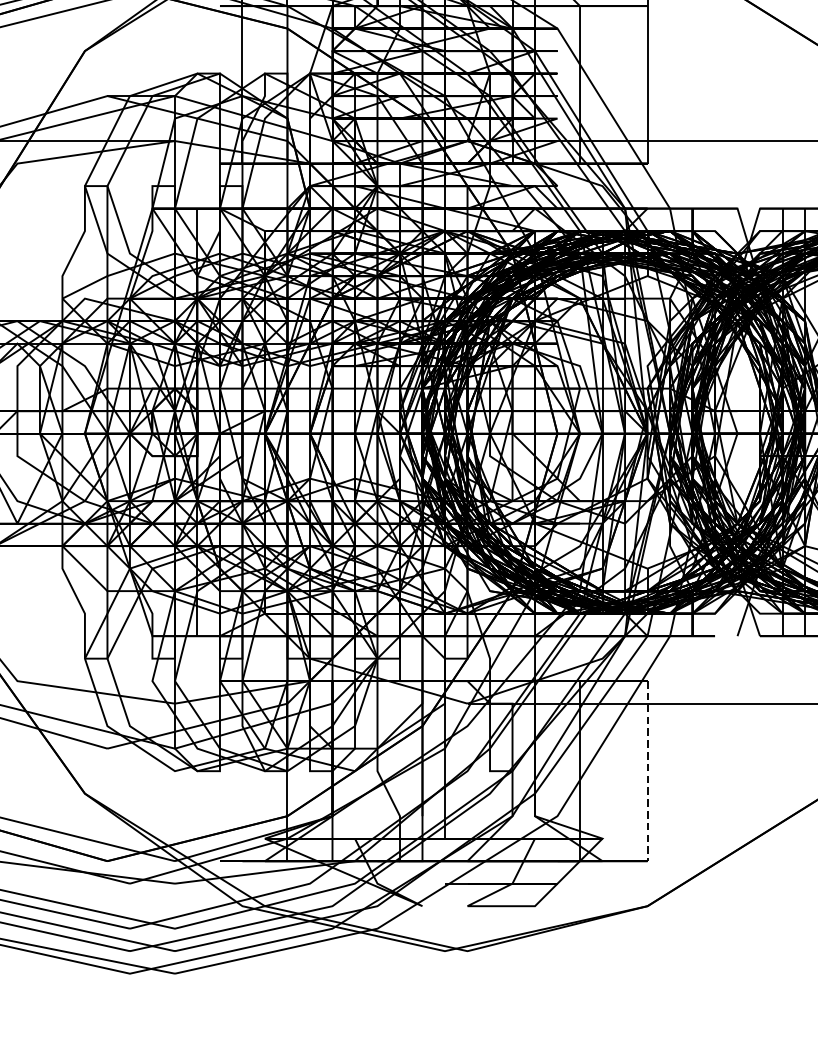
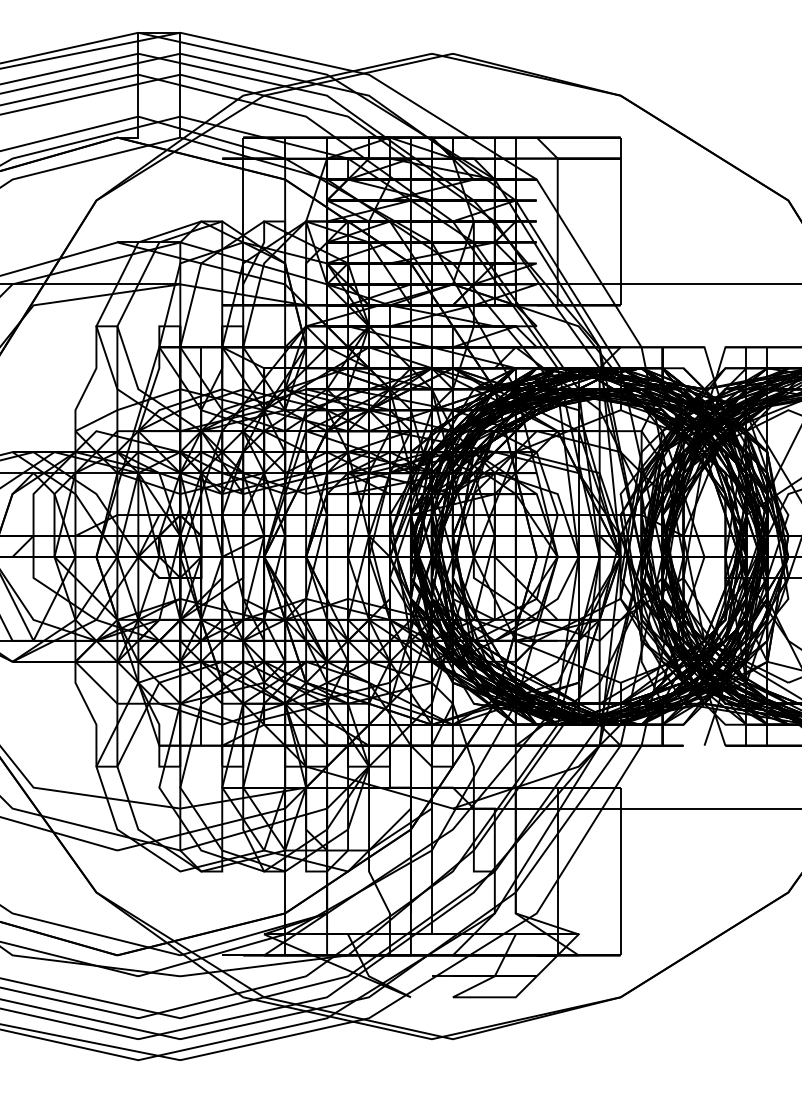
line: (647, 771) -> (620, 871), dashed -> solid

